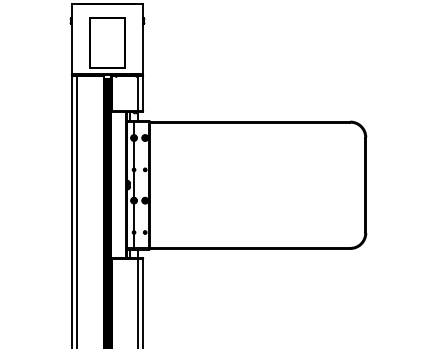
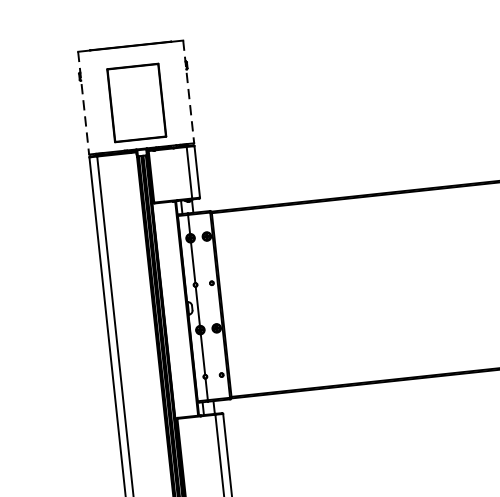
line: (71, 39) -> (83, 103), solid -> dashed
line: (143, 39) -> (188, 92), solid -> dashed

